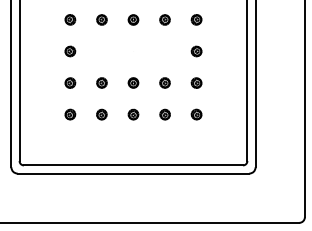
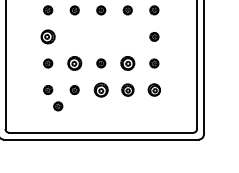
part: (70, 51) -> (48, 36), size x1.6
part: (101, 82) -> (74, 63), size x1.6
part: (164, 82) -> (127, 63), size x1.6
part: (133, 114) -> (101, 89), size x1.6
part: (164, 114) -> (127, 89), size x1.4
part: (196, 114) -> (154, 89), size x1.4
part: (82, 133) -> (58, 105), added

